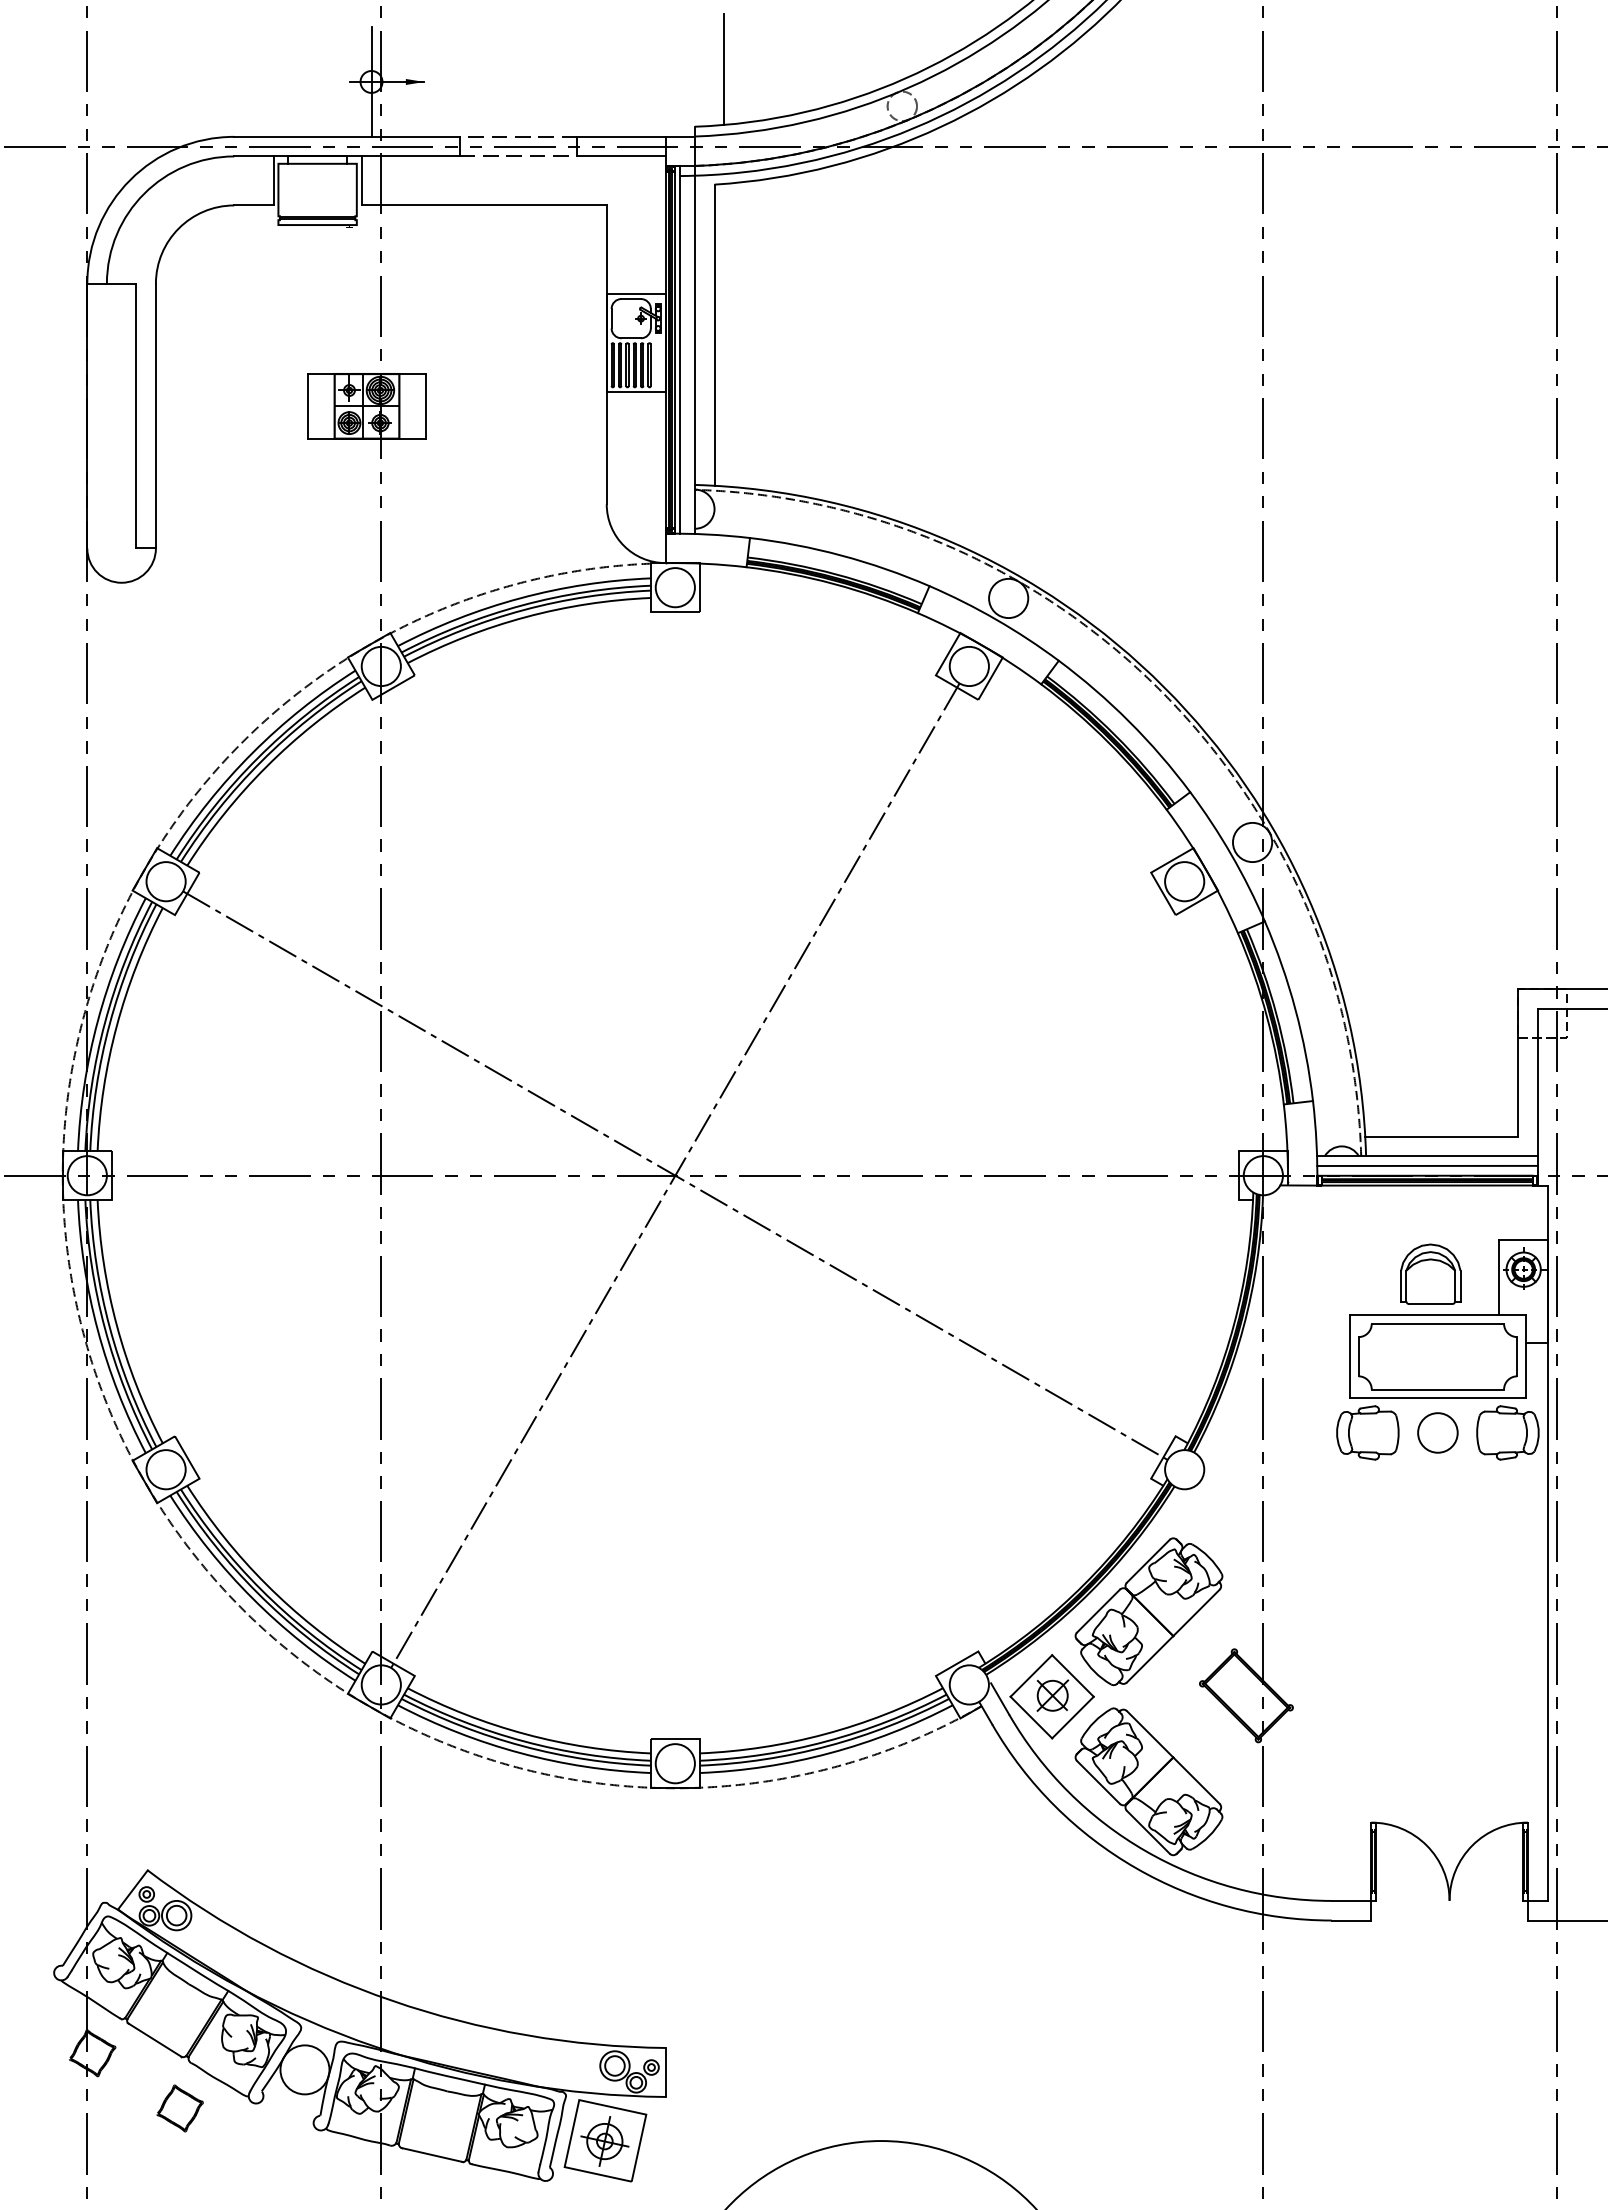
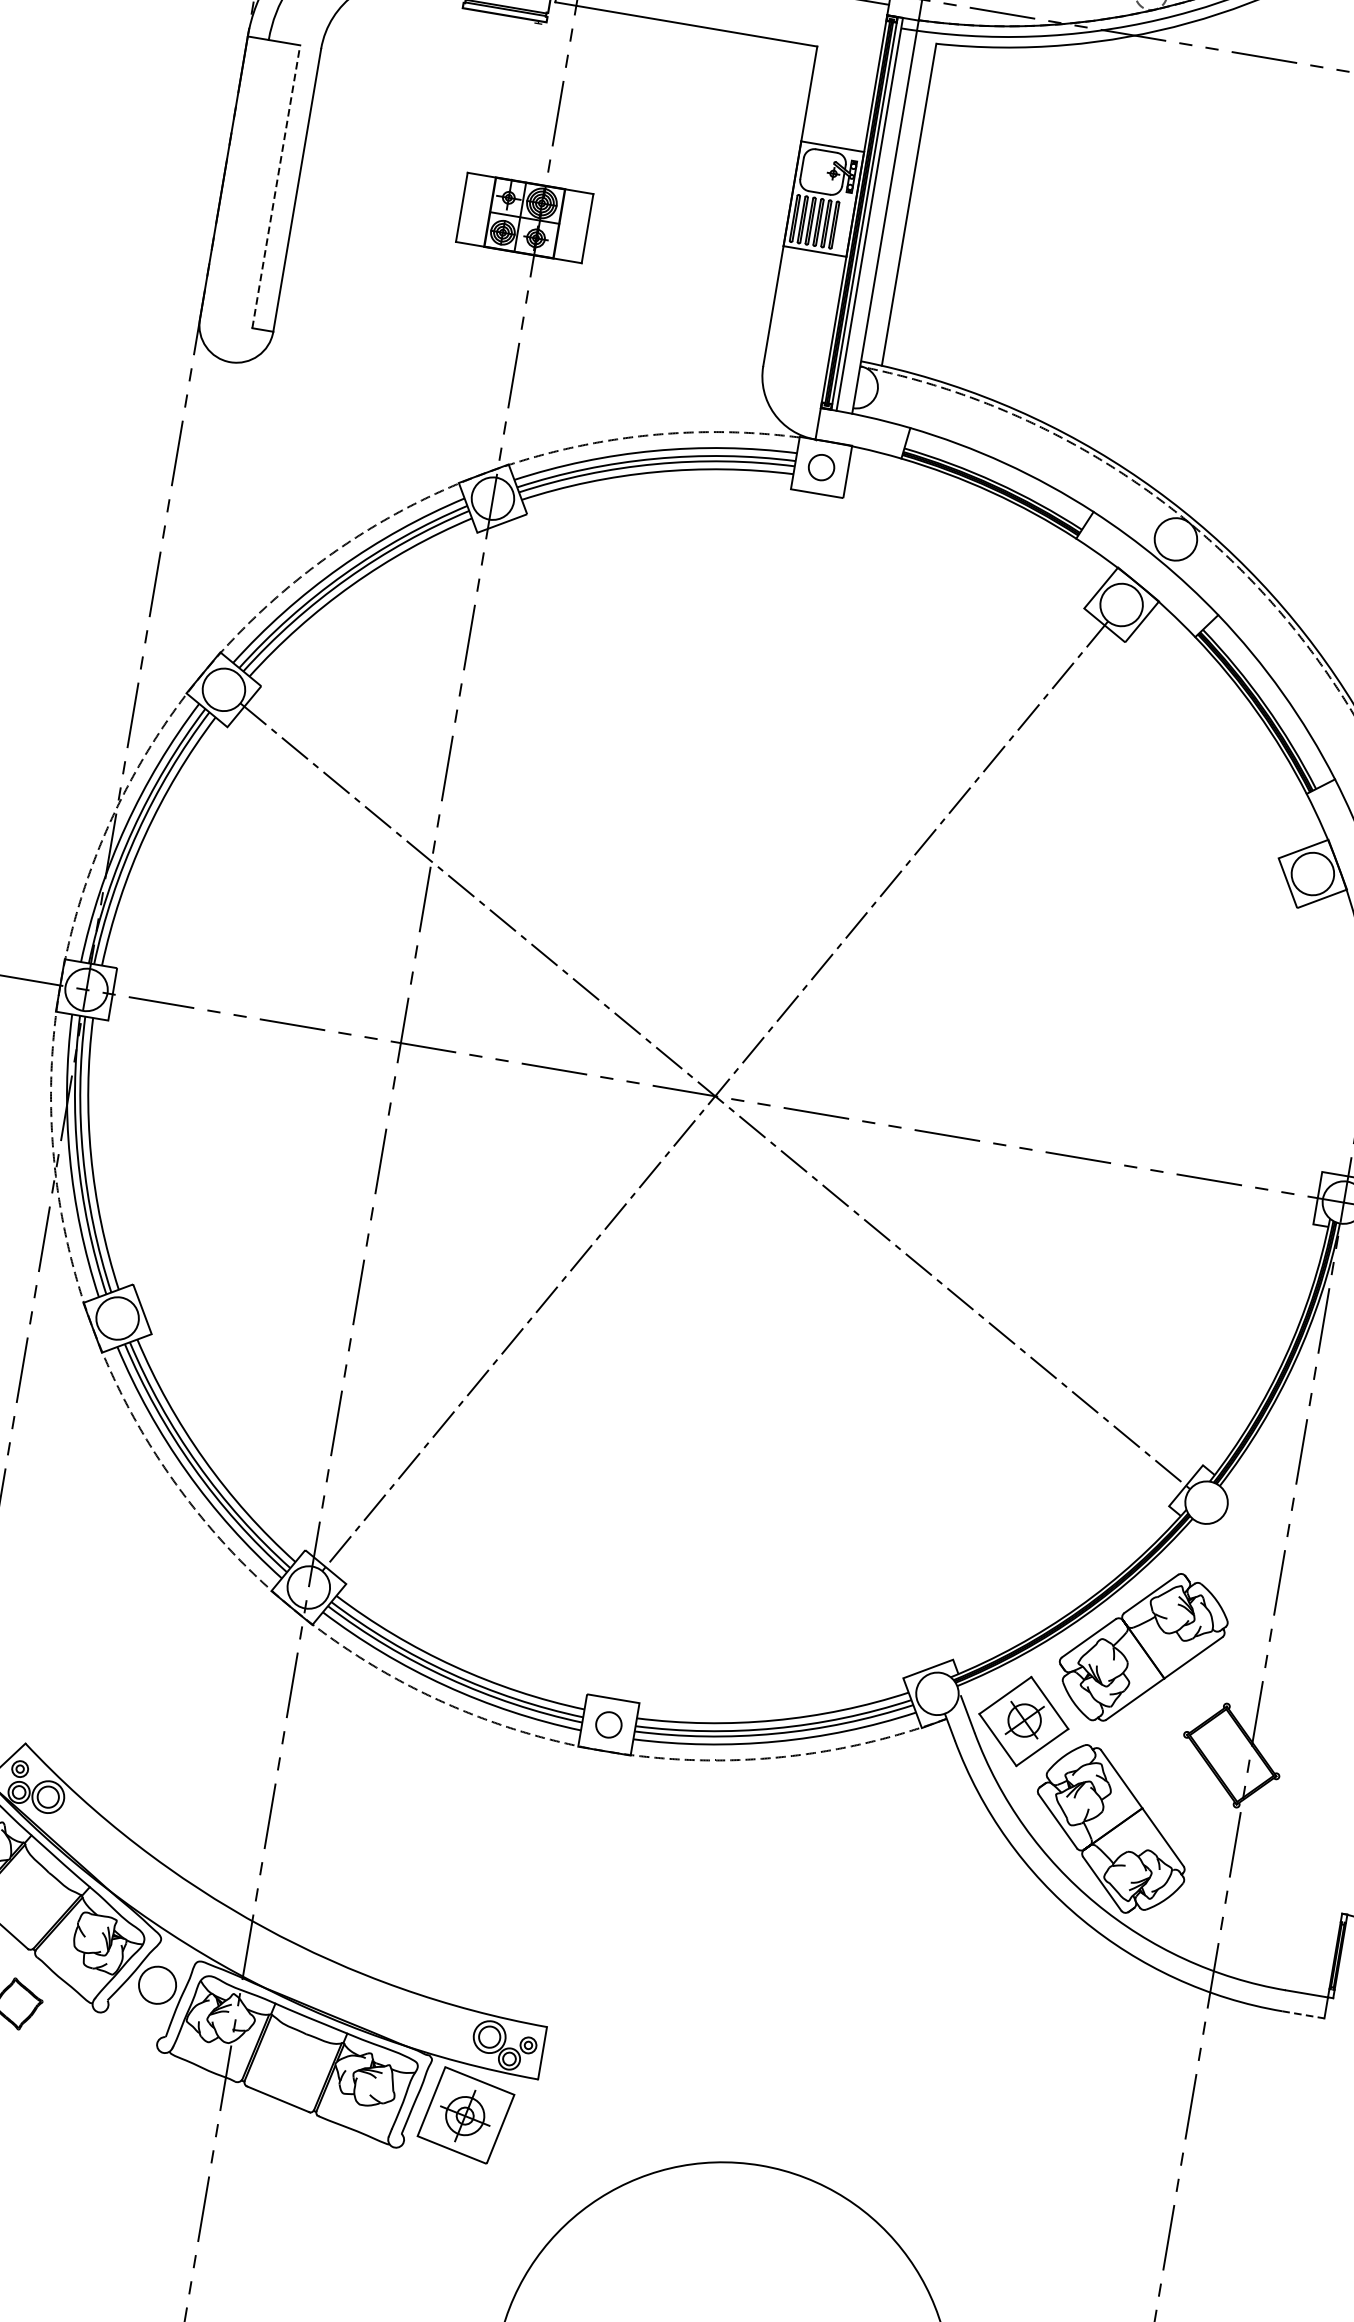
line: (136, 415) -> (276, 186), solid -> dashed
circle: (674, 587) -> (820, 467), size x0.6
circle: (674, 1763) -> (608, 1724), size x0.6
line: (1351, 1920) -> (1303, 2014), solid -> dashed
circle: (304, 2069) -> (157, 1984), size x0.7

